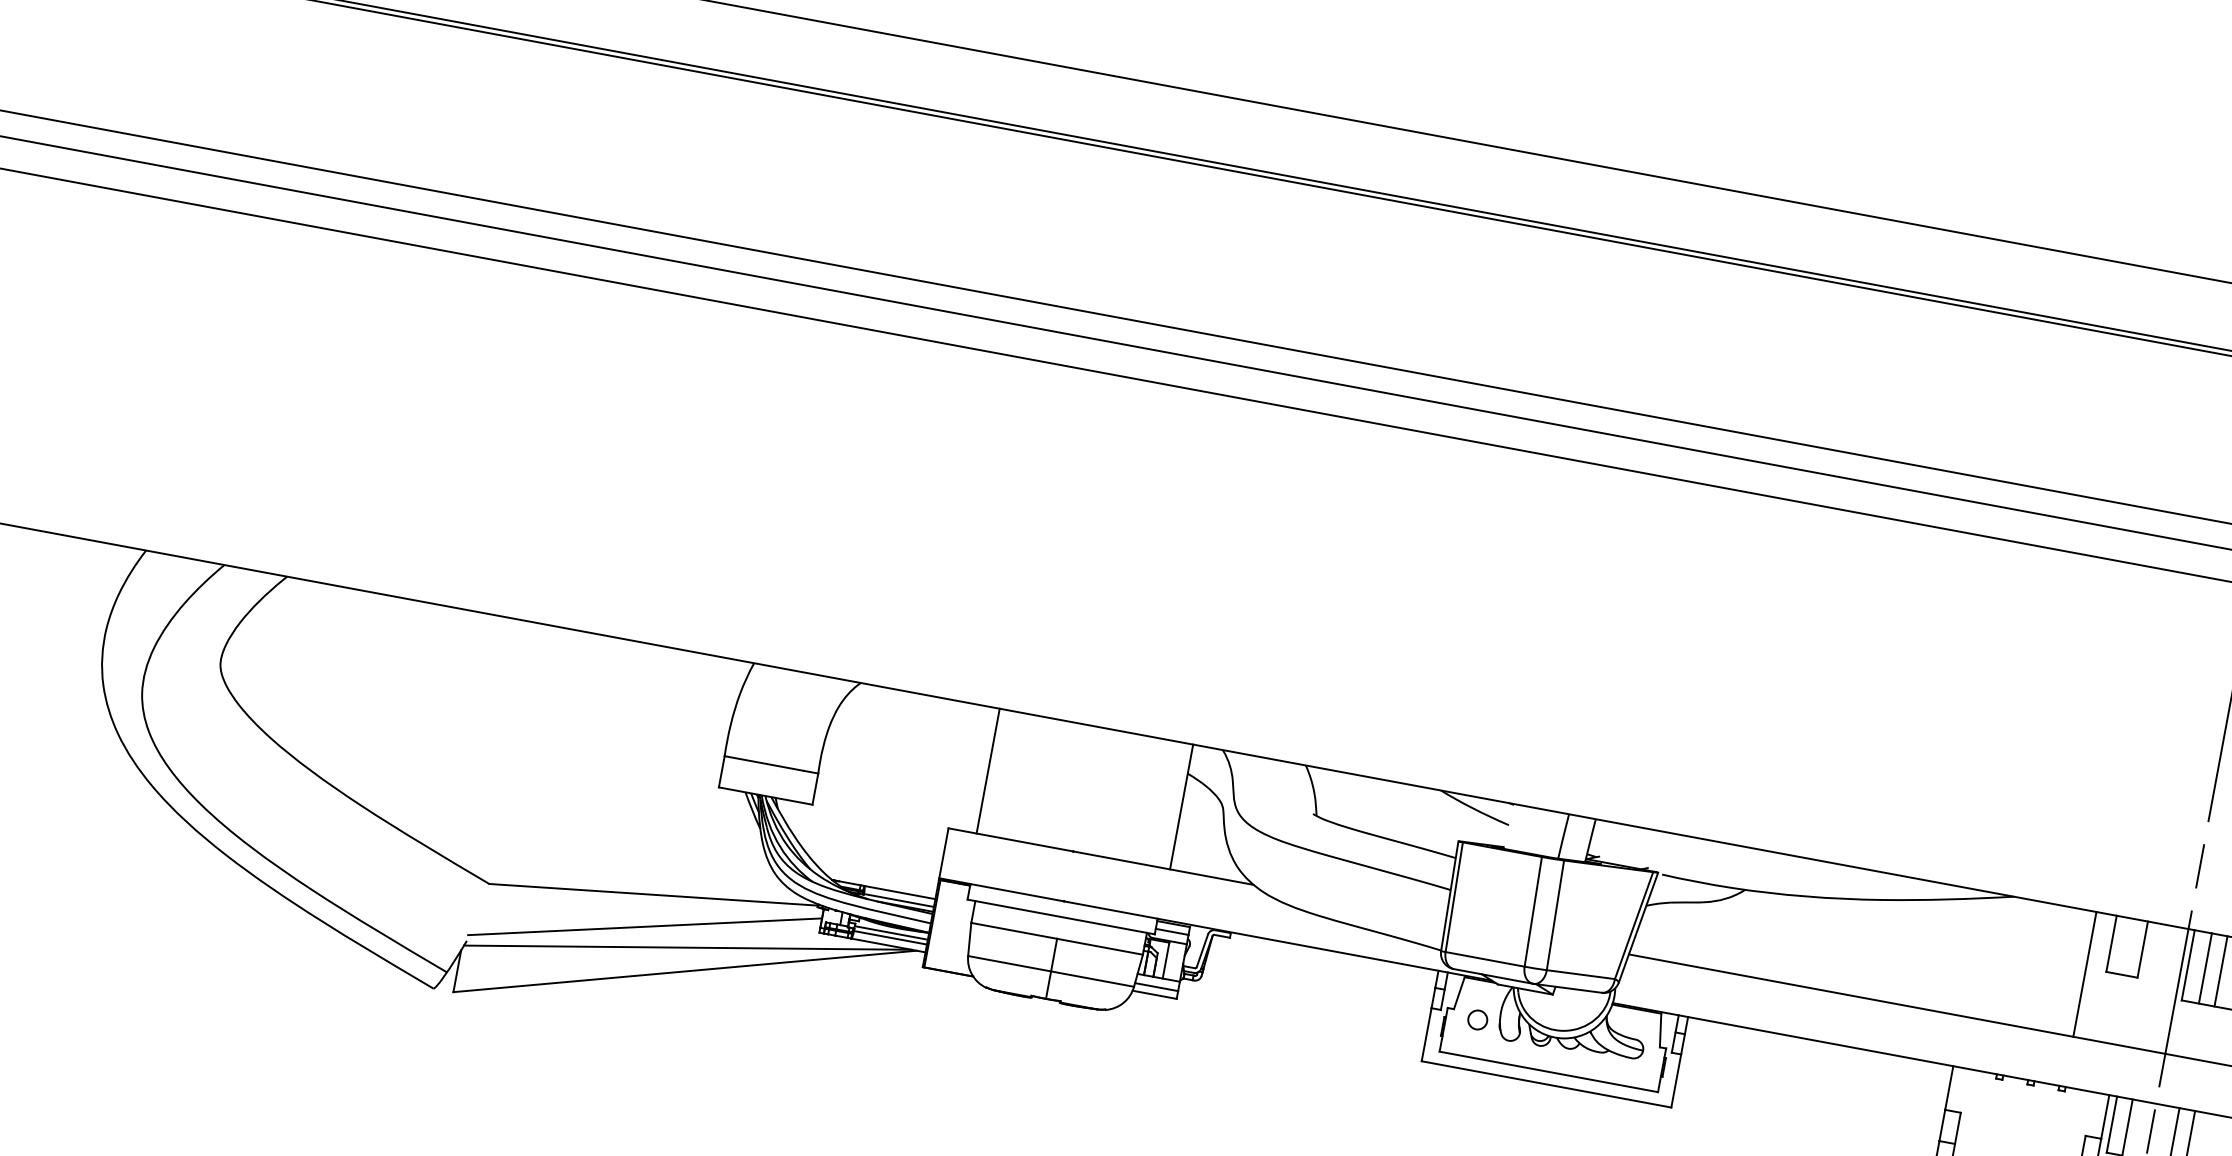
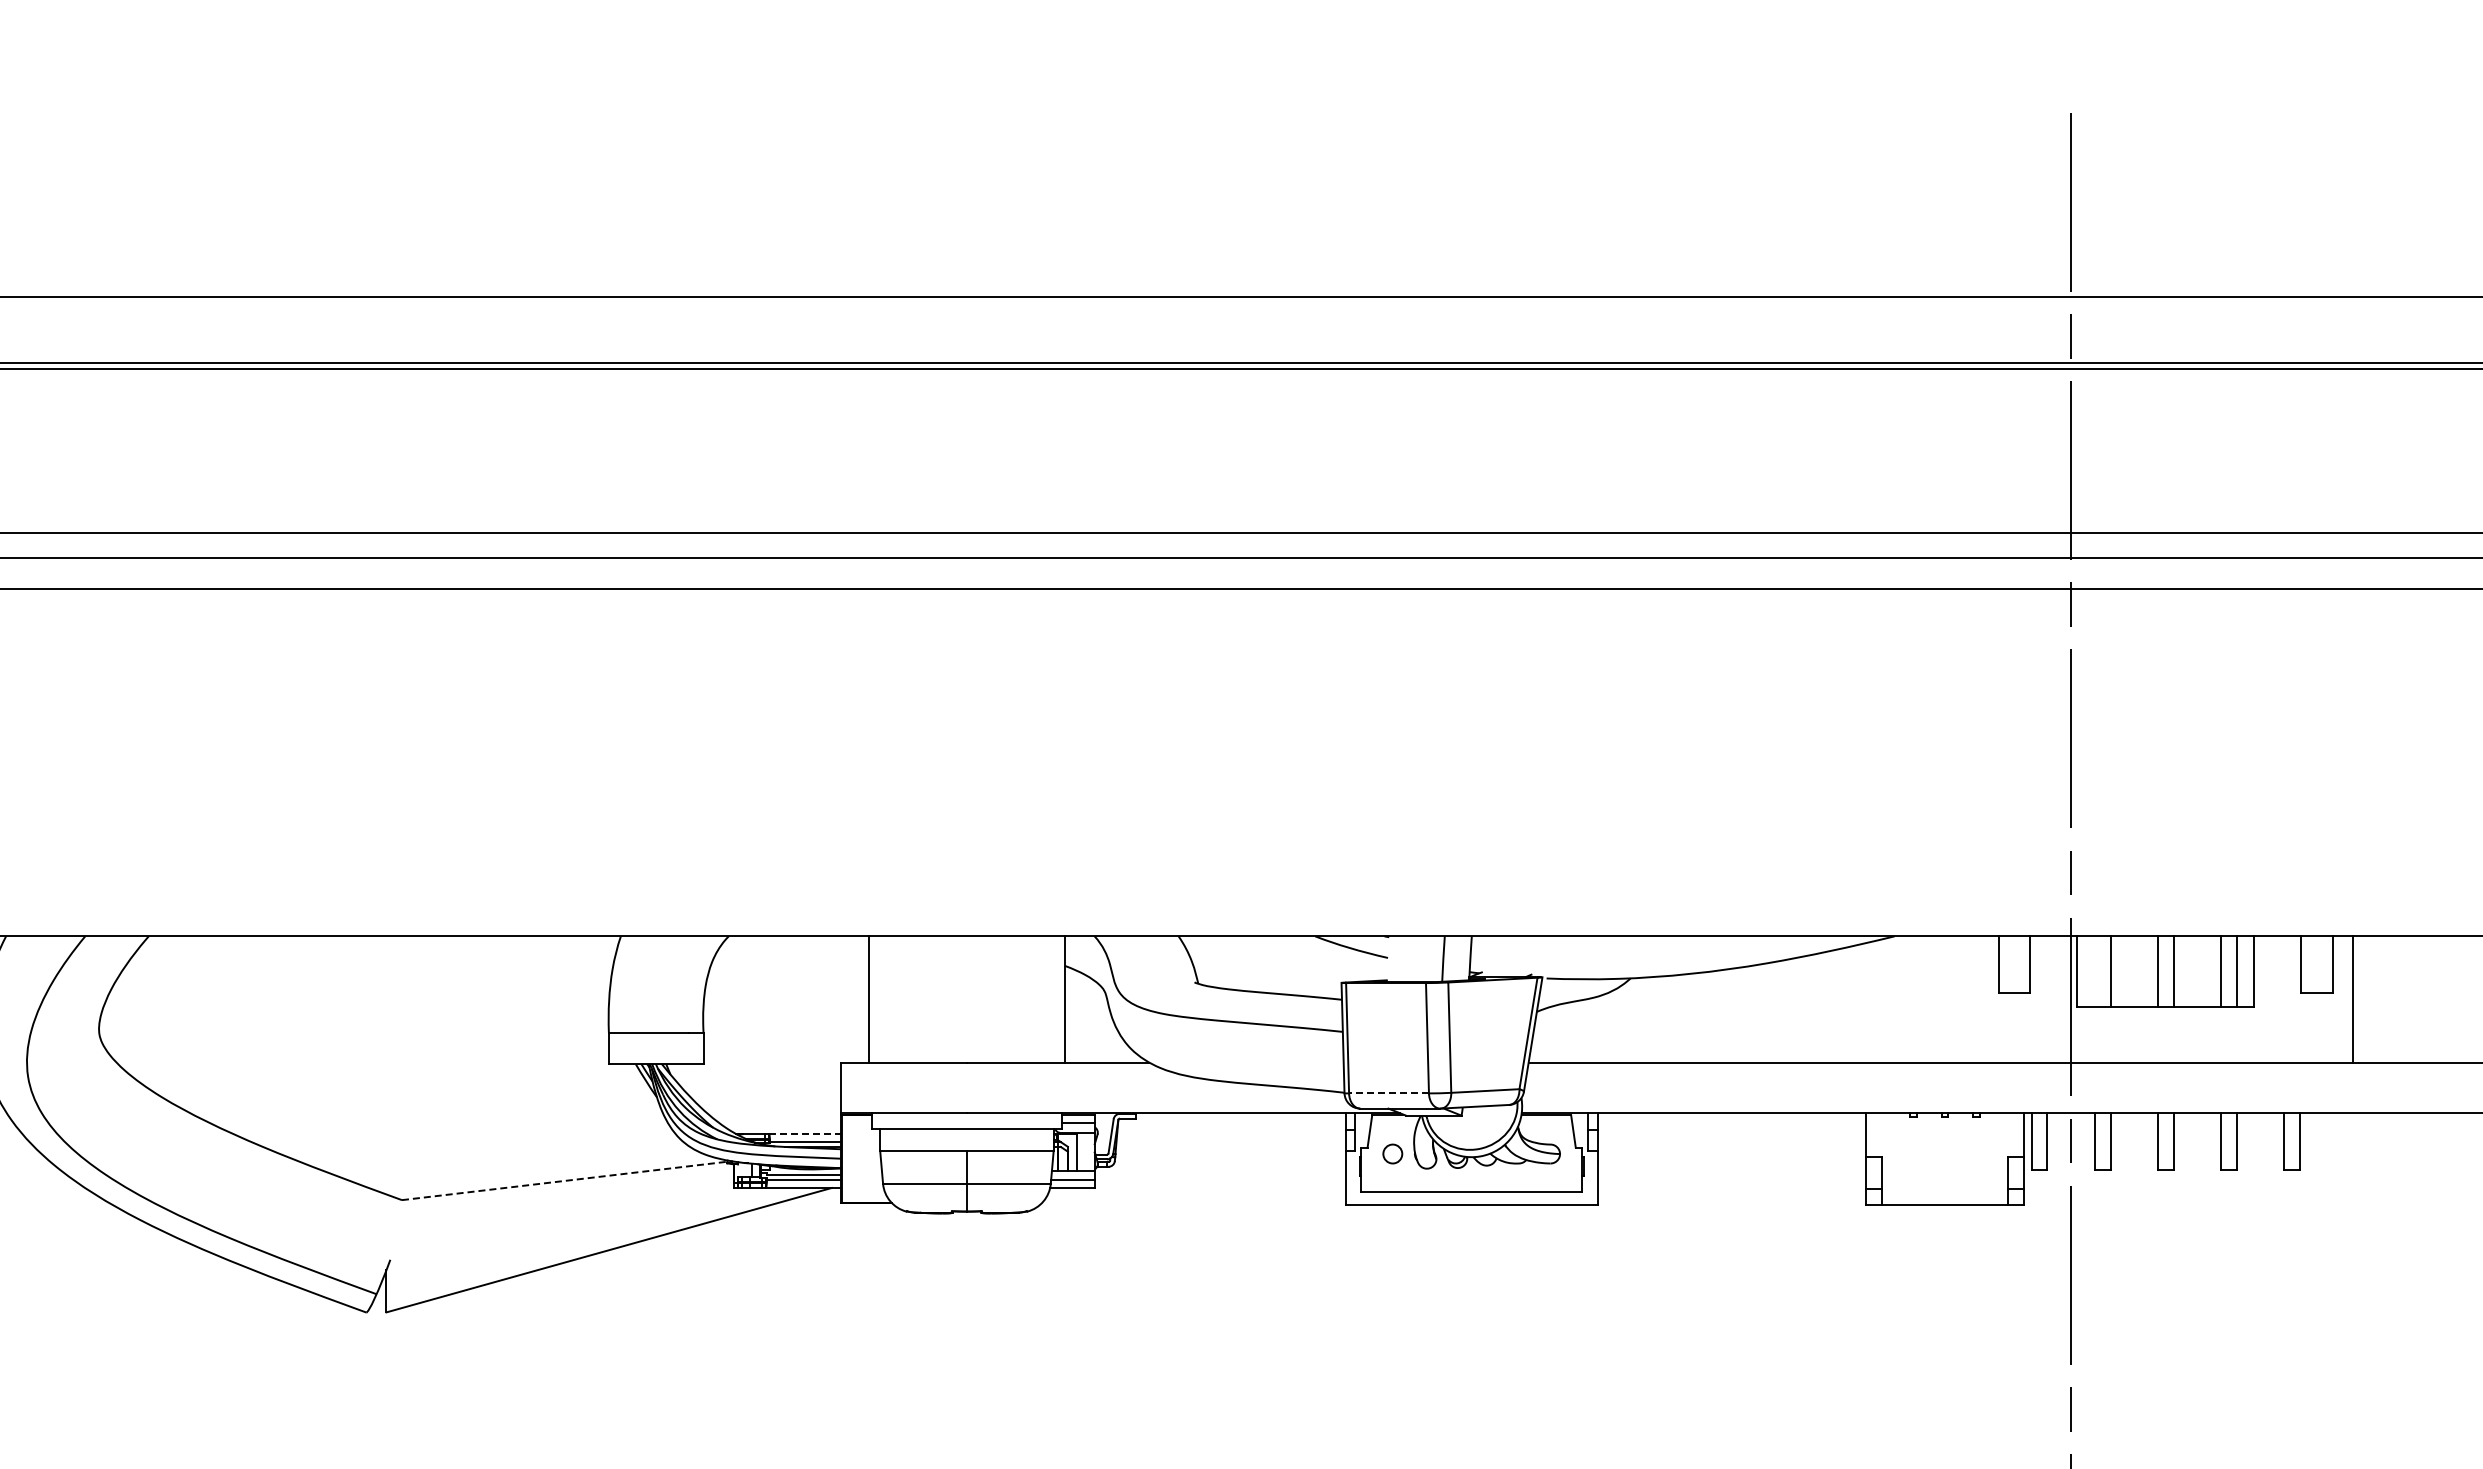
line: (899, 892) -> (804, 1134), solid -> dashed
line: (653, 894) -> (564, 1180), solid -> dashed
line: (644, 926) -> (561, 1213), removed
line: (687, 946) -> (607, 1225), removed
line: (1485, 959) -> (1389, 1093), solid -> dashed
line: (2205, 968) -> (2094, 971), removed
line: (2085, 974) -> (1978, 999), removed

